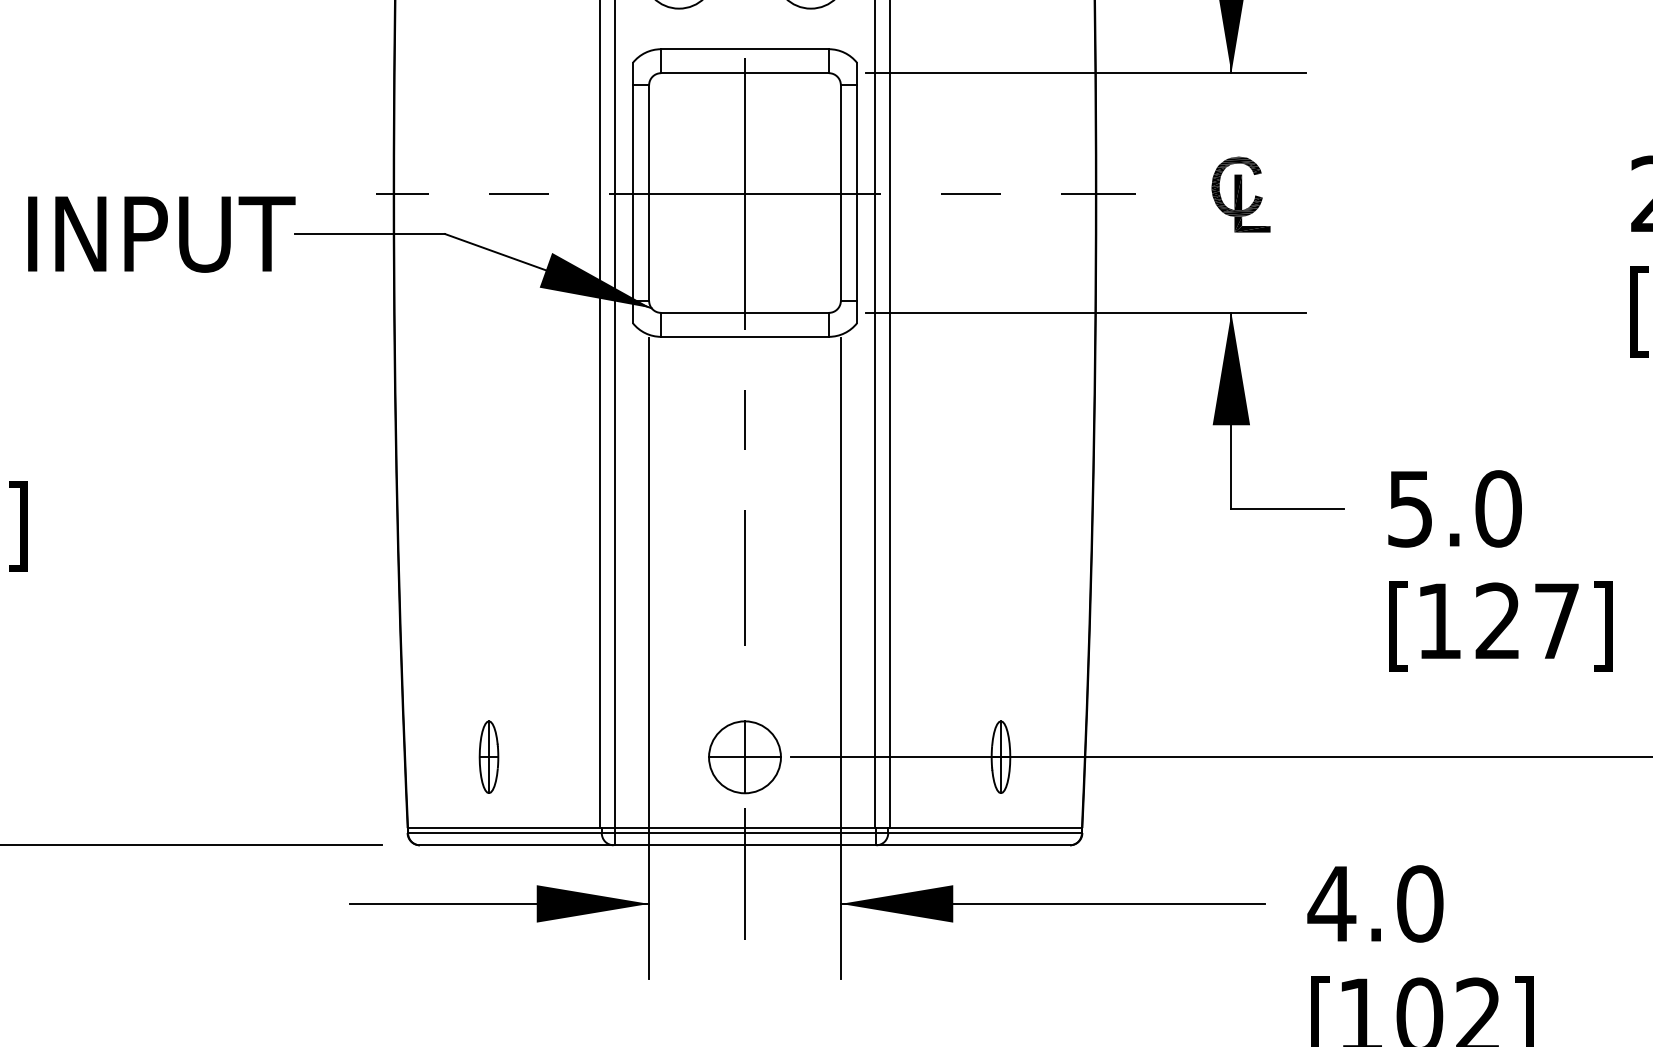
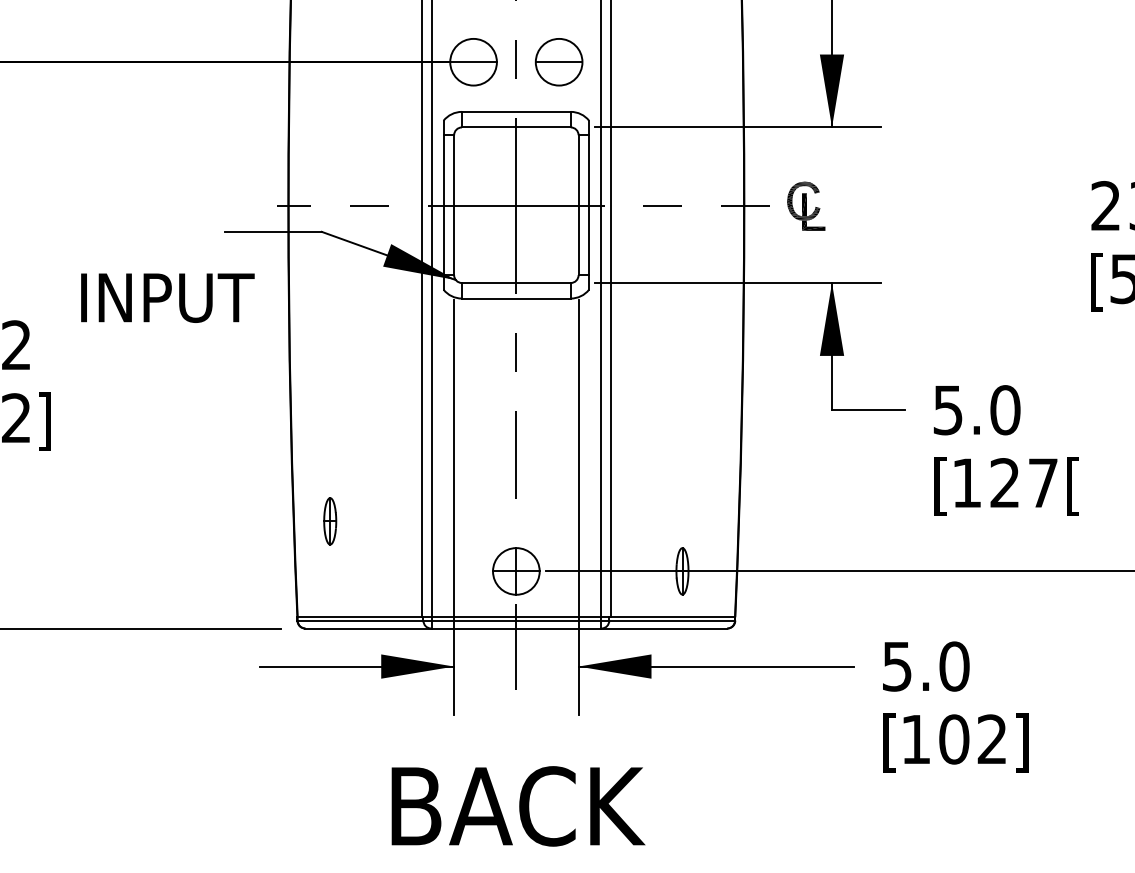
part: (1241, 193) -> (806, 205), moved
text: (161, 233) -> (167, 297), moved
text: (1603, 626) -> (1073, 486), ] -> [
part: (489, 757) -> (330, 521), moved
text: (1332, 903) -> (897, 666), 4.0 -> 5.0

